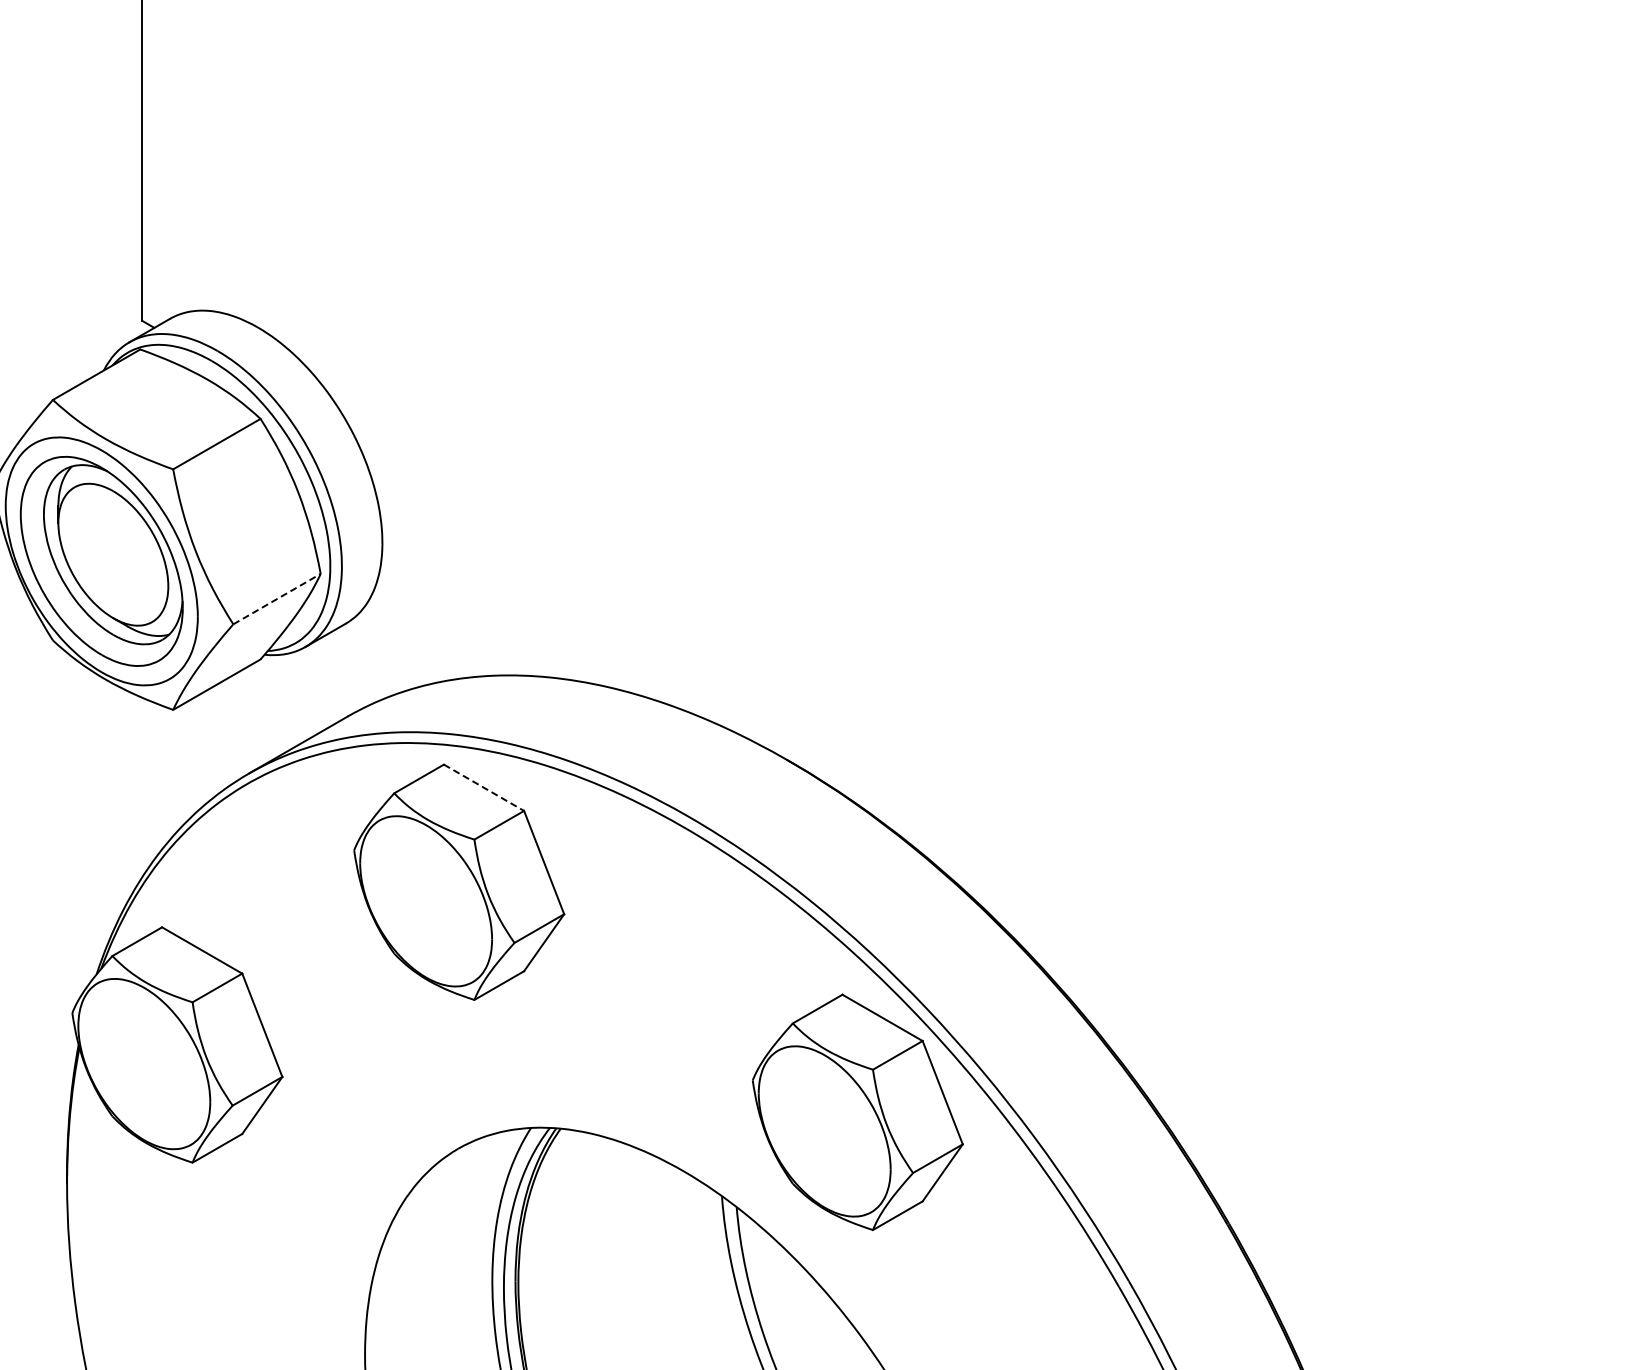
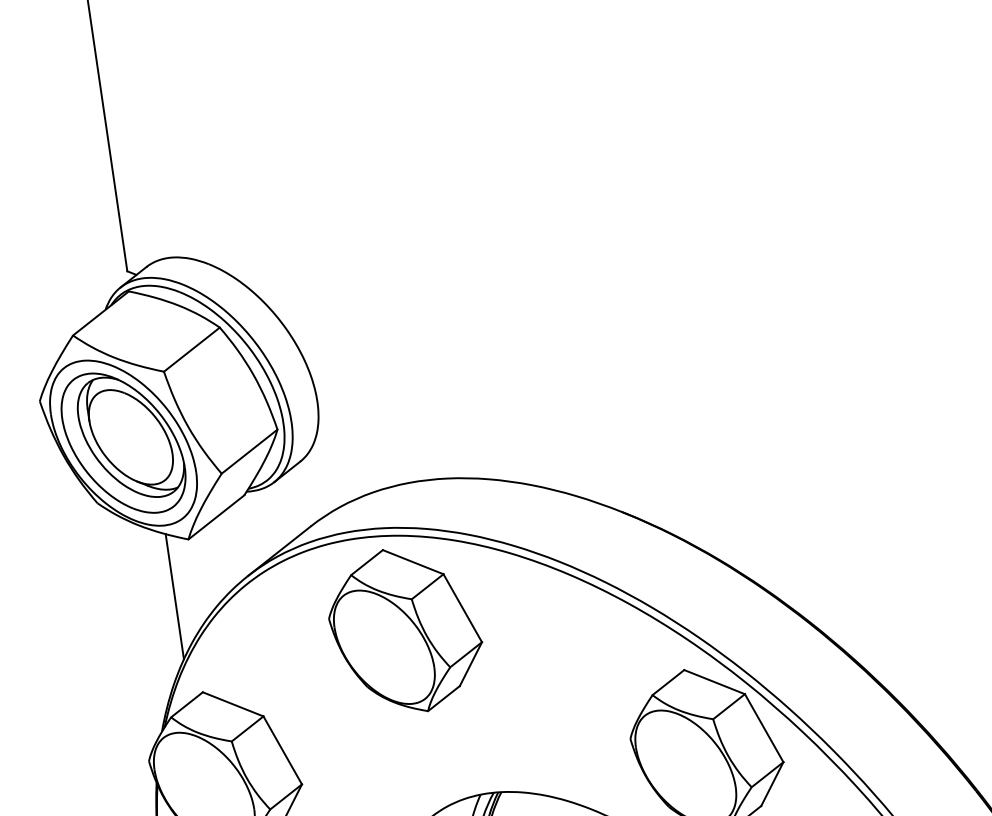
line: (277, 598) -> (249, 451), dashed -> solid
line: (142, 787) -> (174, 596), added
line: (484, 788) -> (413, 562), dashed -> solid

